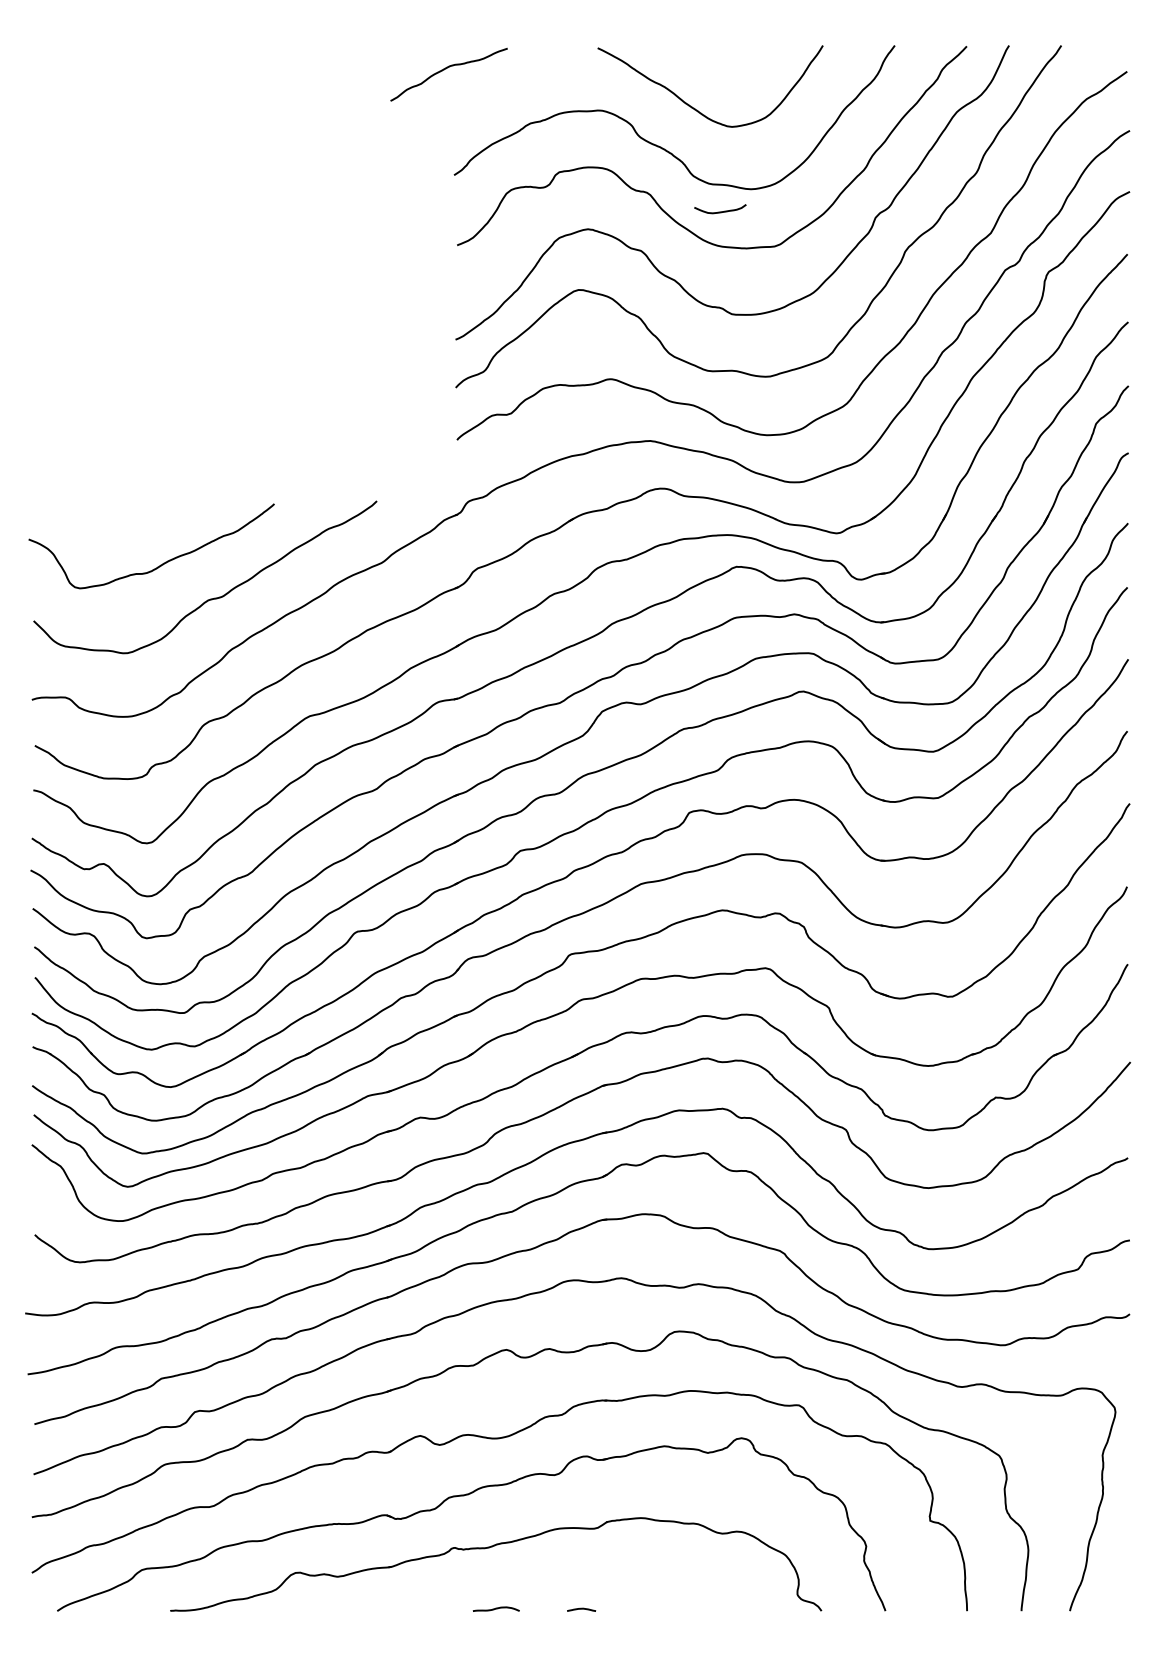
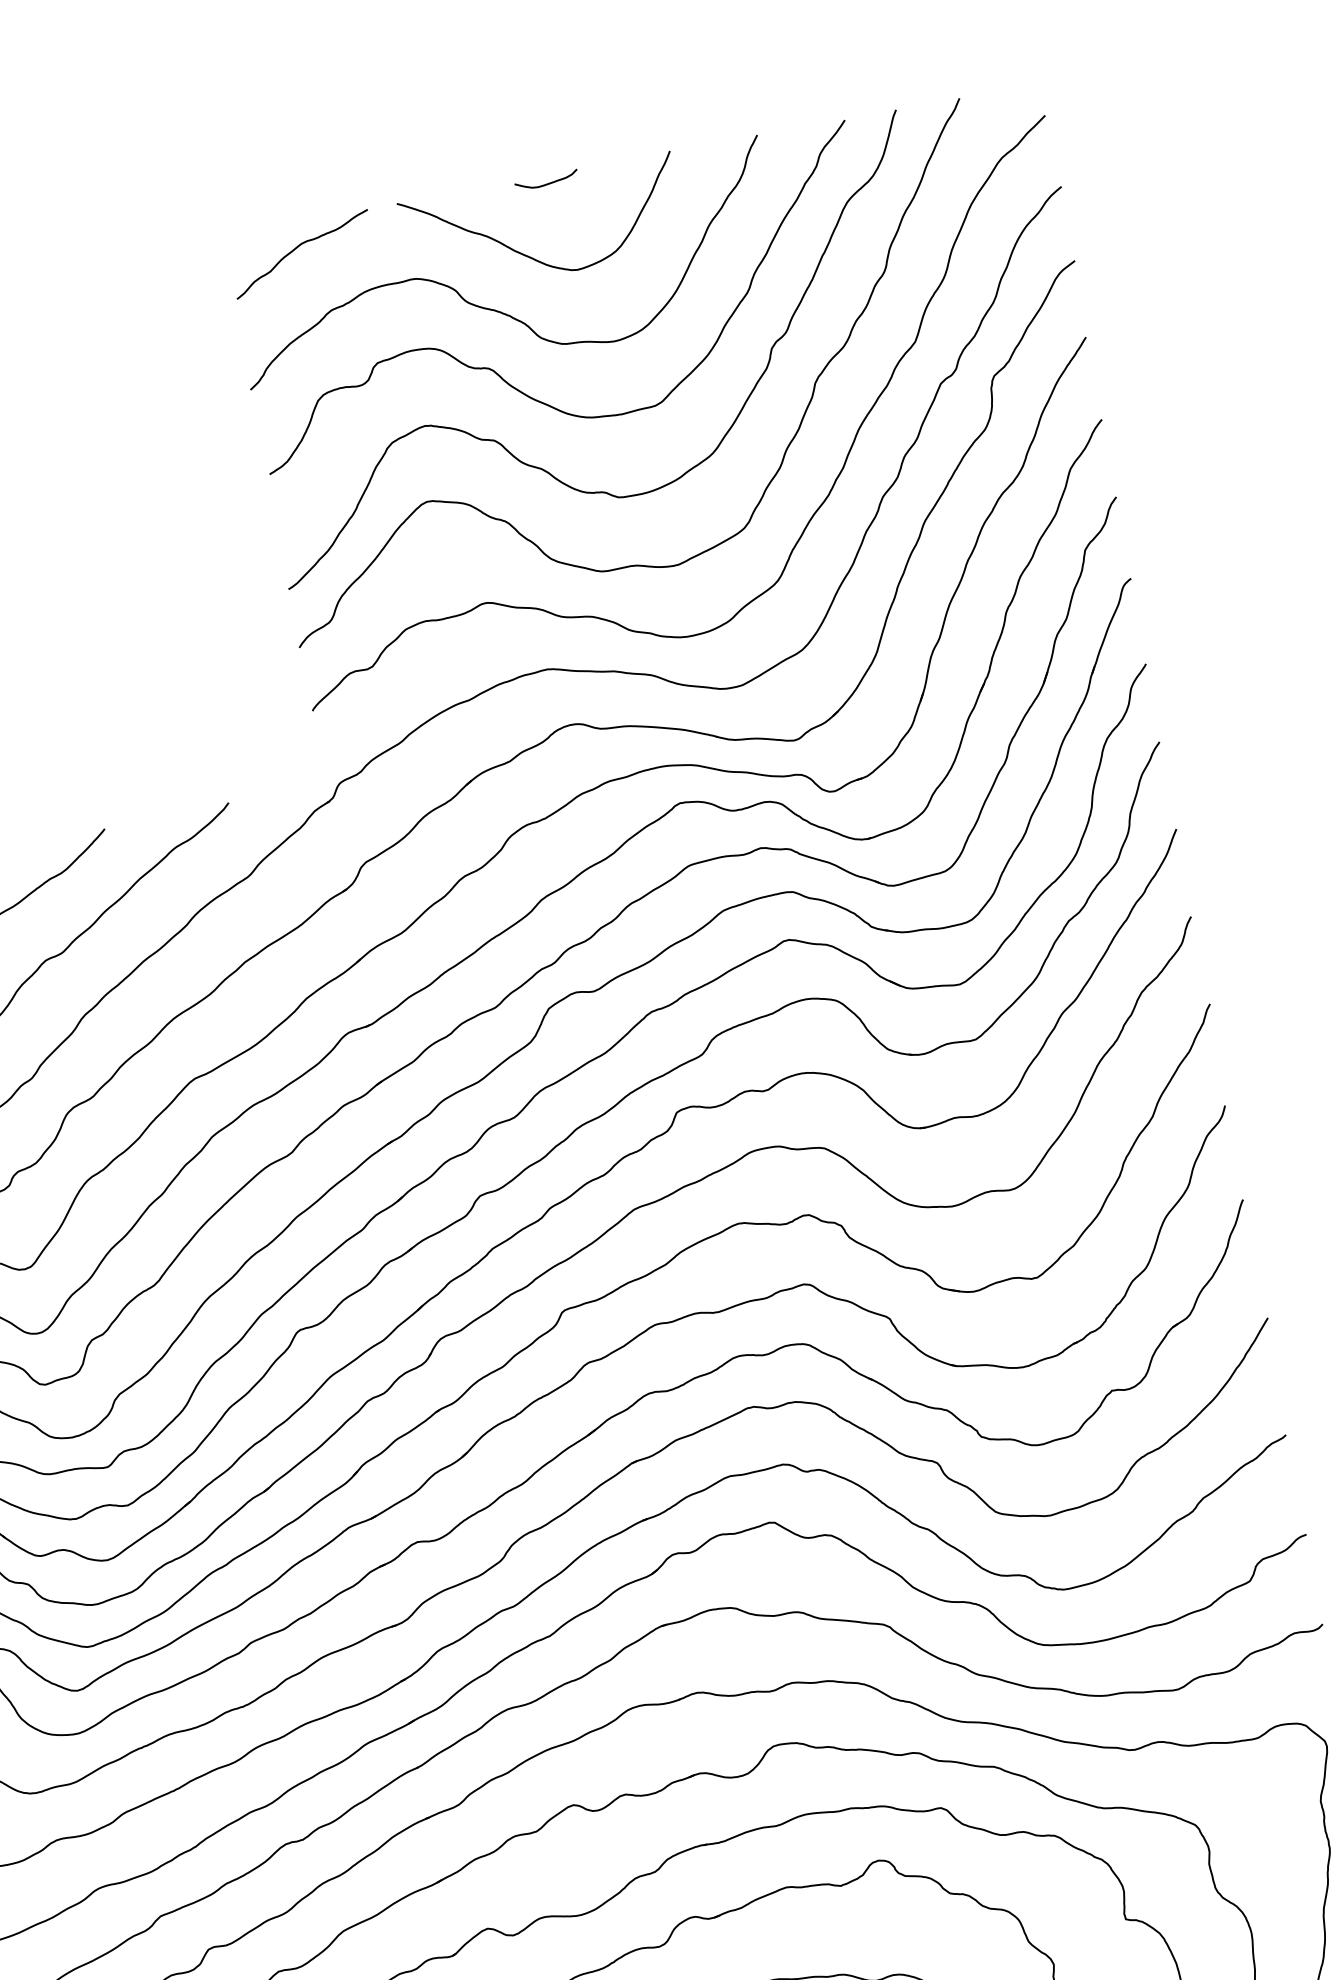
curve: (446, 69) -> (298, 248), moved
curve: (720, 211) -> (547, 183), moved

